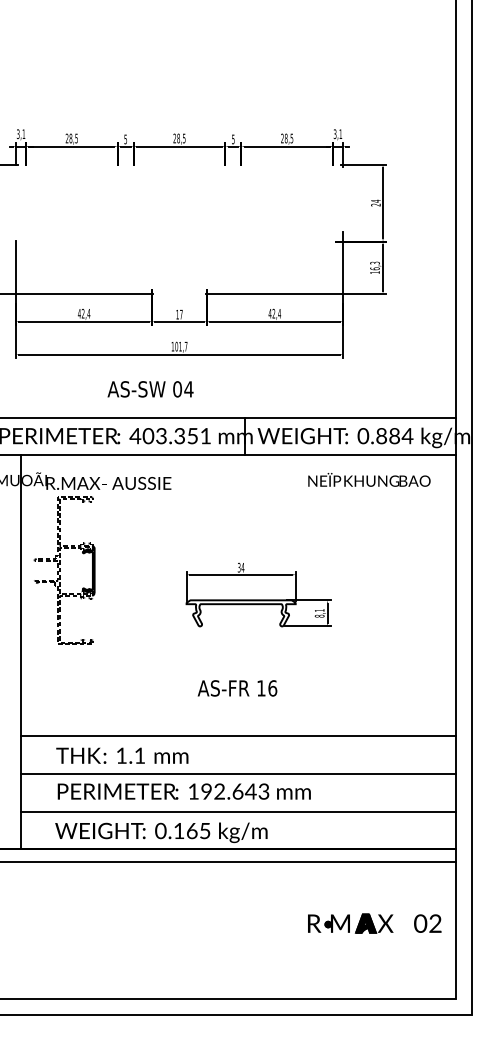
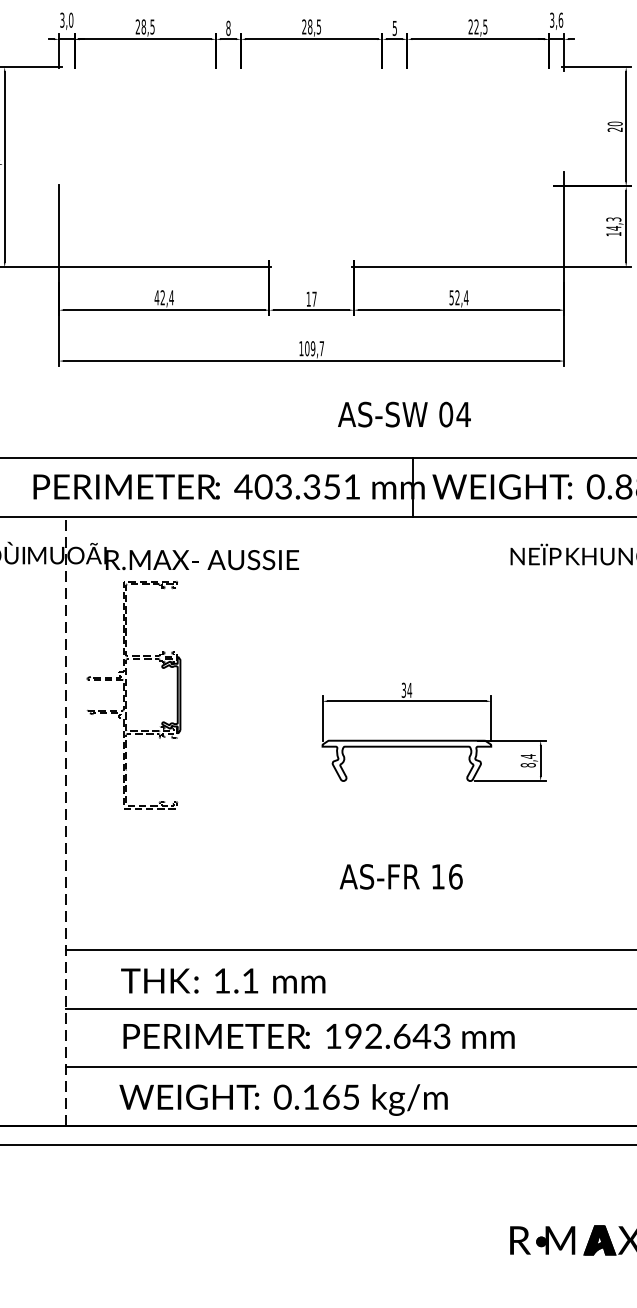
text: (23, 133) -> (70, 19), 3,1 -> 3,0
text: (340, 133) -> (560, 19), 3,1 -> 3,6
text: (285, 138) -> (475, 26), 28,5 -> 22,5
text: (125, 139) -> (228, 28), 5 -> 8
text: (375, 200) -> (614, 122), 24 -> 20
text: (374, 268) -> (612, 227), 16,3 -> 14,3
text: (269, 313) -> (450, 297), 42,4 -> 52,4
text: (180, 346) -> (313, 348), 101,7 -> 109,7
text: (150, 389) -> (404, 414), moved
text: (319, 610) -> (527, 756), 8,1 -> 8,4
line: (20, 652) -> (65, 821), solid -> dashed

